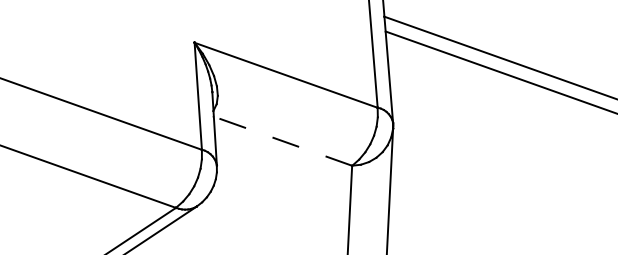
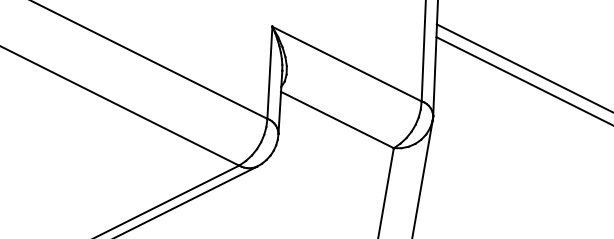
line: (282, 140) -> (337, 119), dashed -> solid

